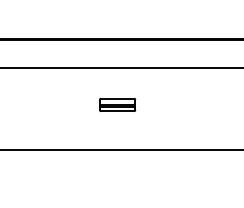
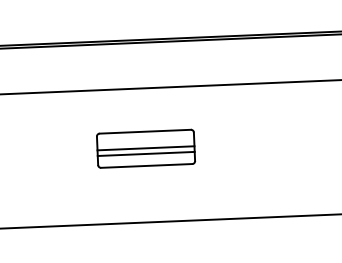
part: (117, 104) -> (145, 148), size x1.67

